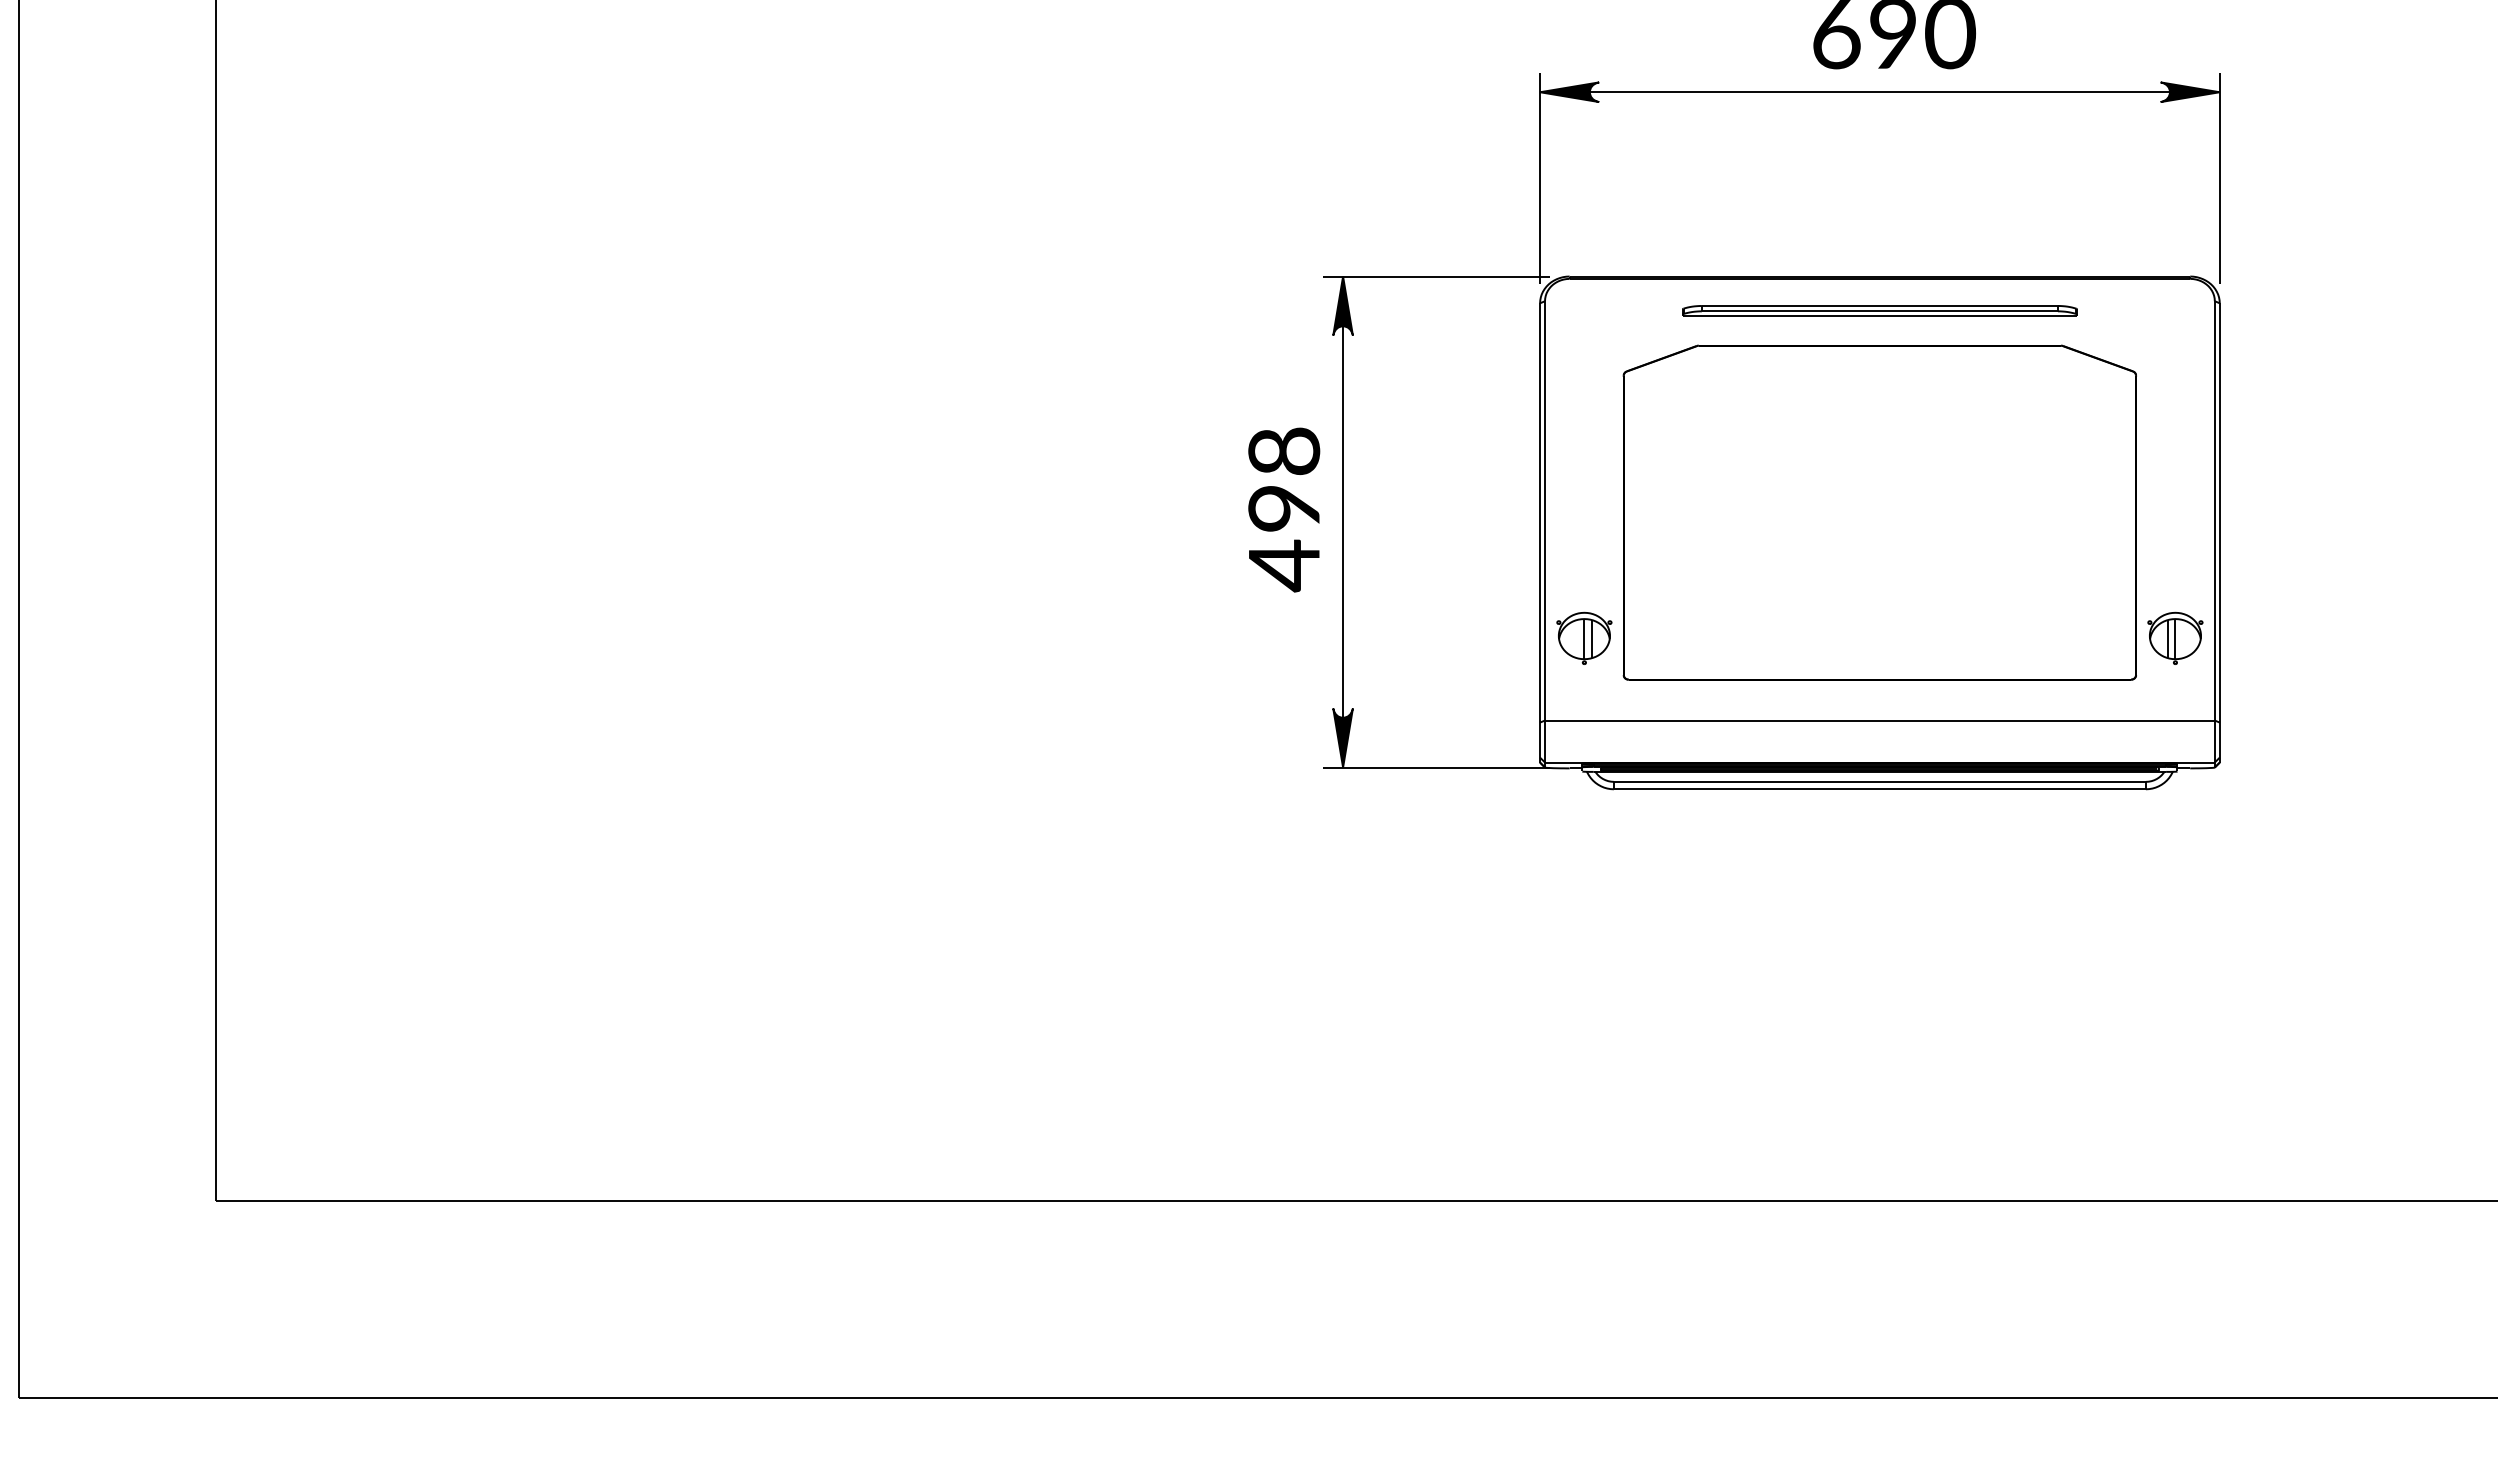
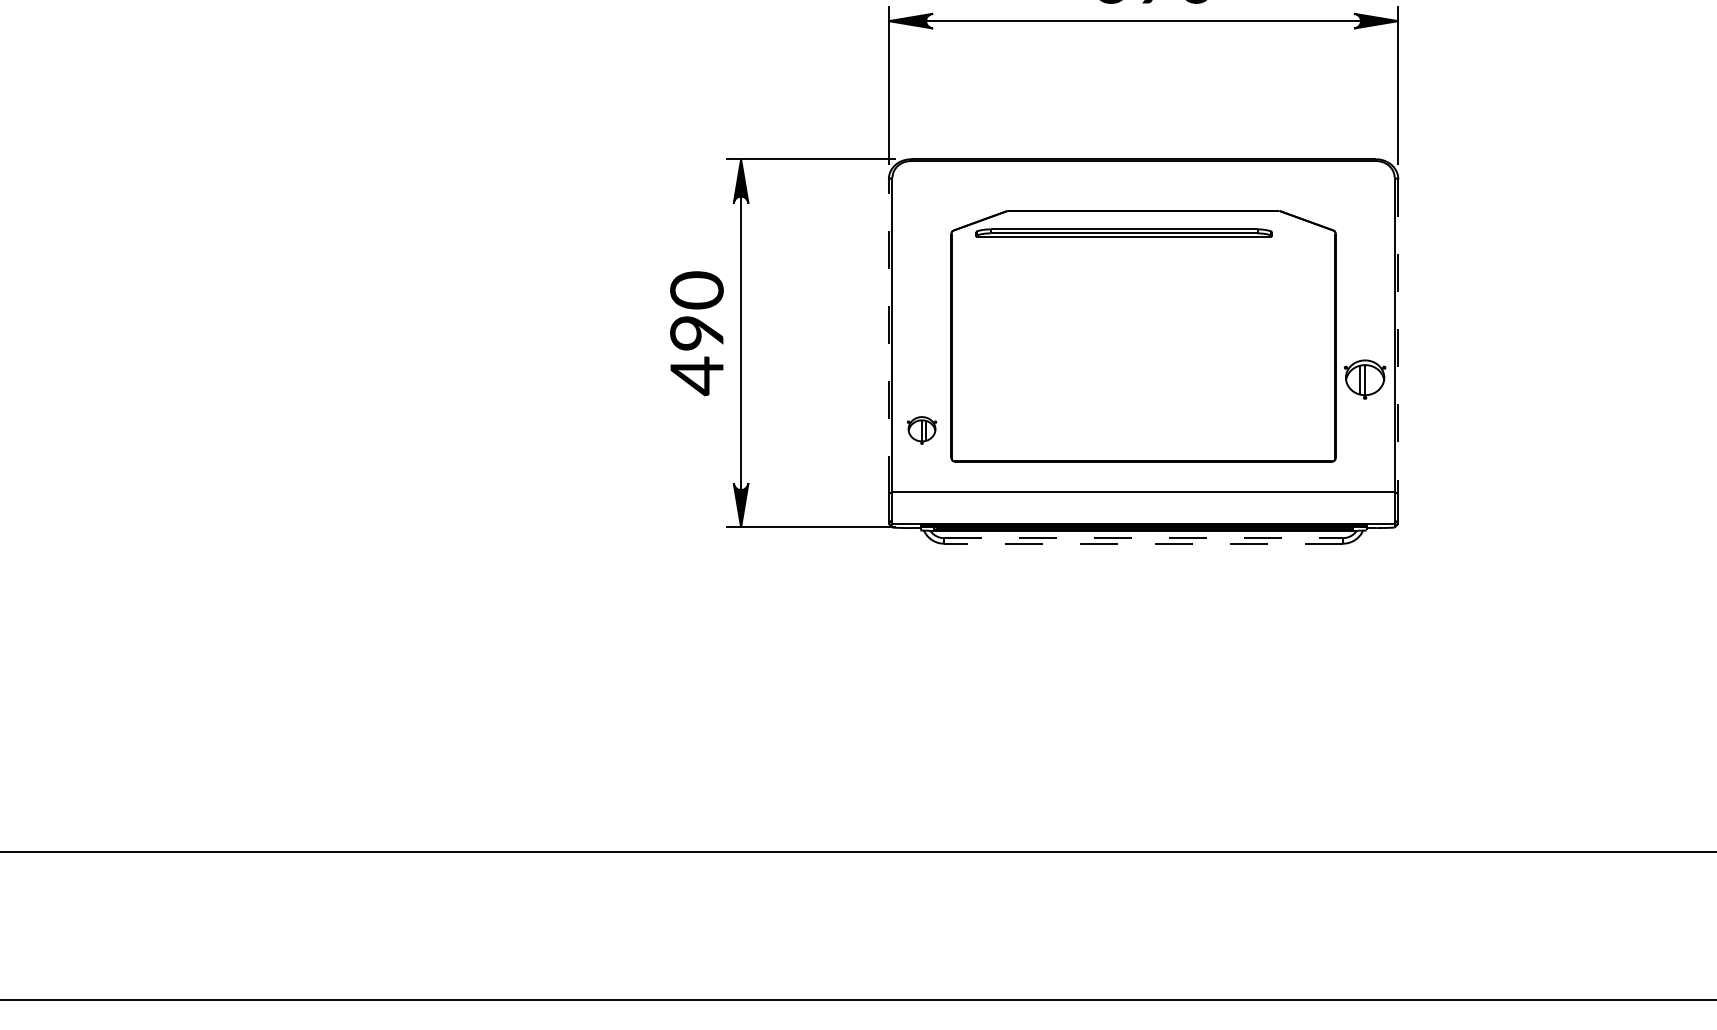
part: (1879, 310) -> (1123, 232), moved
text: (1284, 450) -> (697, 289), 498 -> 490
line: (1540, 512) -> (889, 336), solid -> dashed
line: (2219, 512) -> (1398, 336), solid -> dashed
part: (1584, 637) -> (922, 429), size x0.7
part: (2175, 637) -> (1365, 378), moved
line: (1879, 781) -> (1143, 537), solid -> dashed
line: (1879, 789) -> (1143, 543), solid -> dashed

